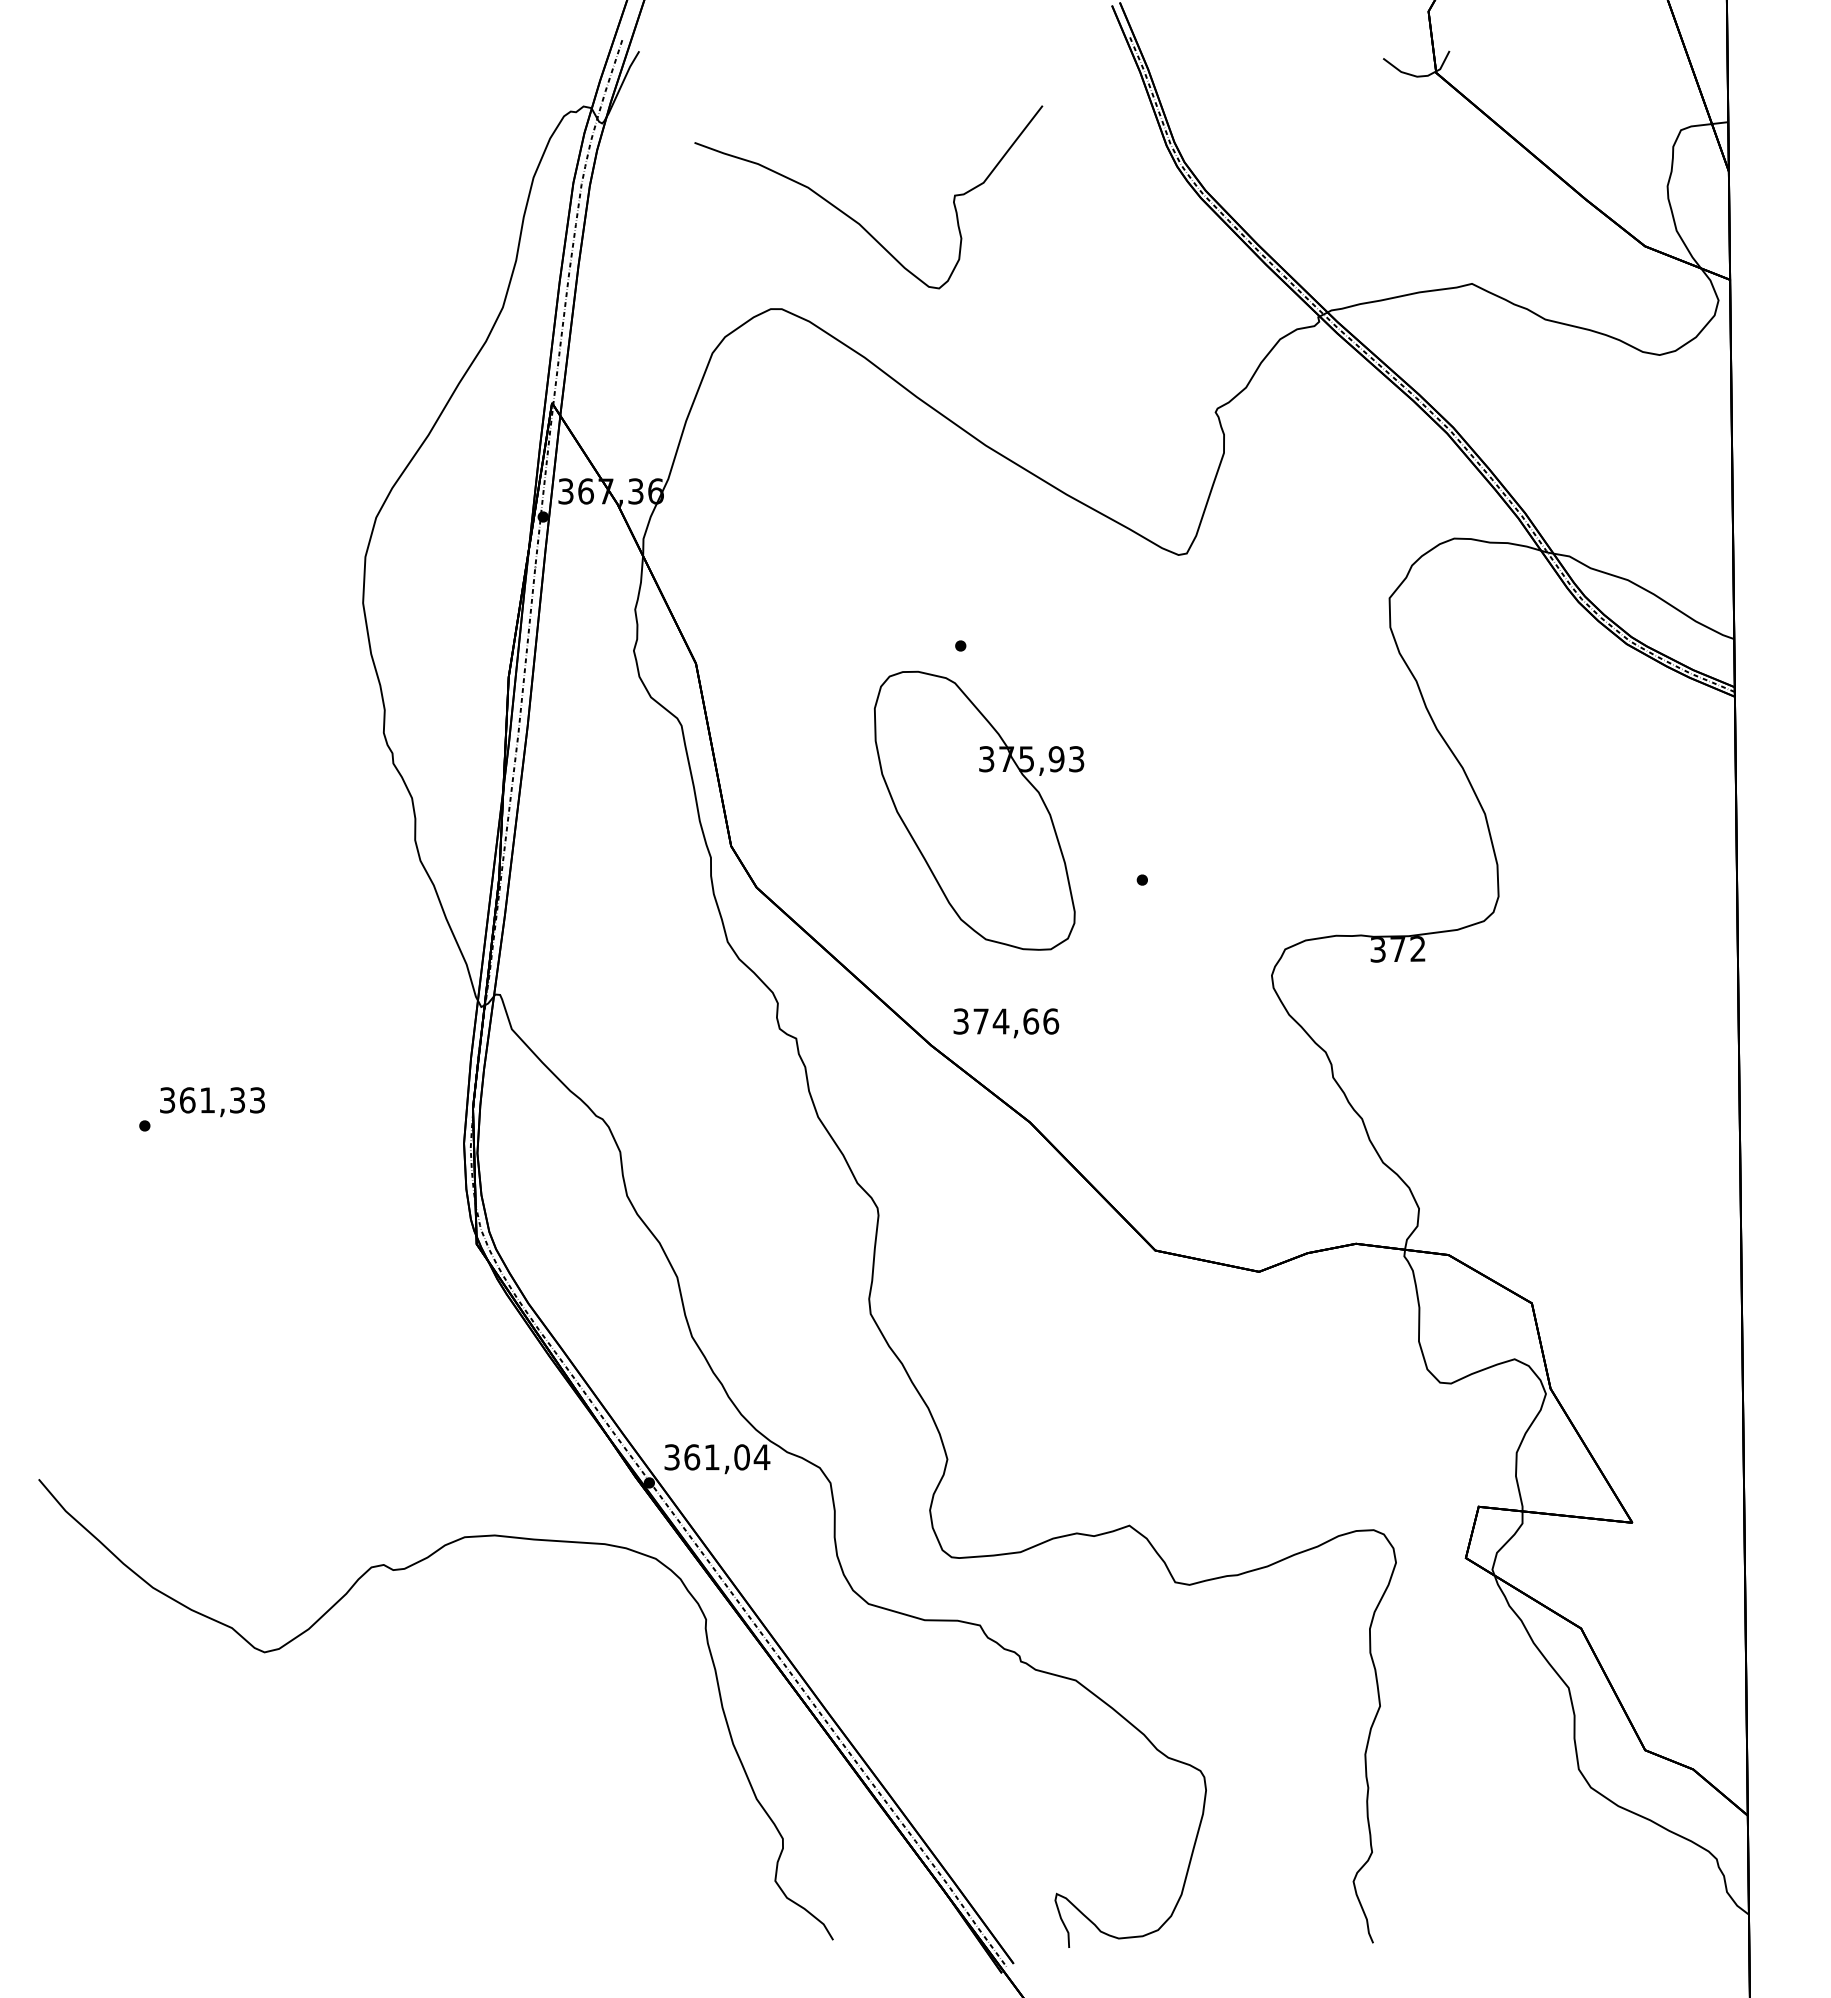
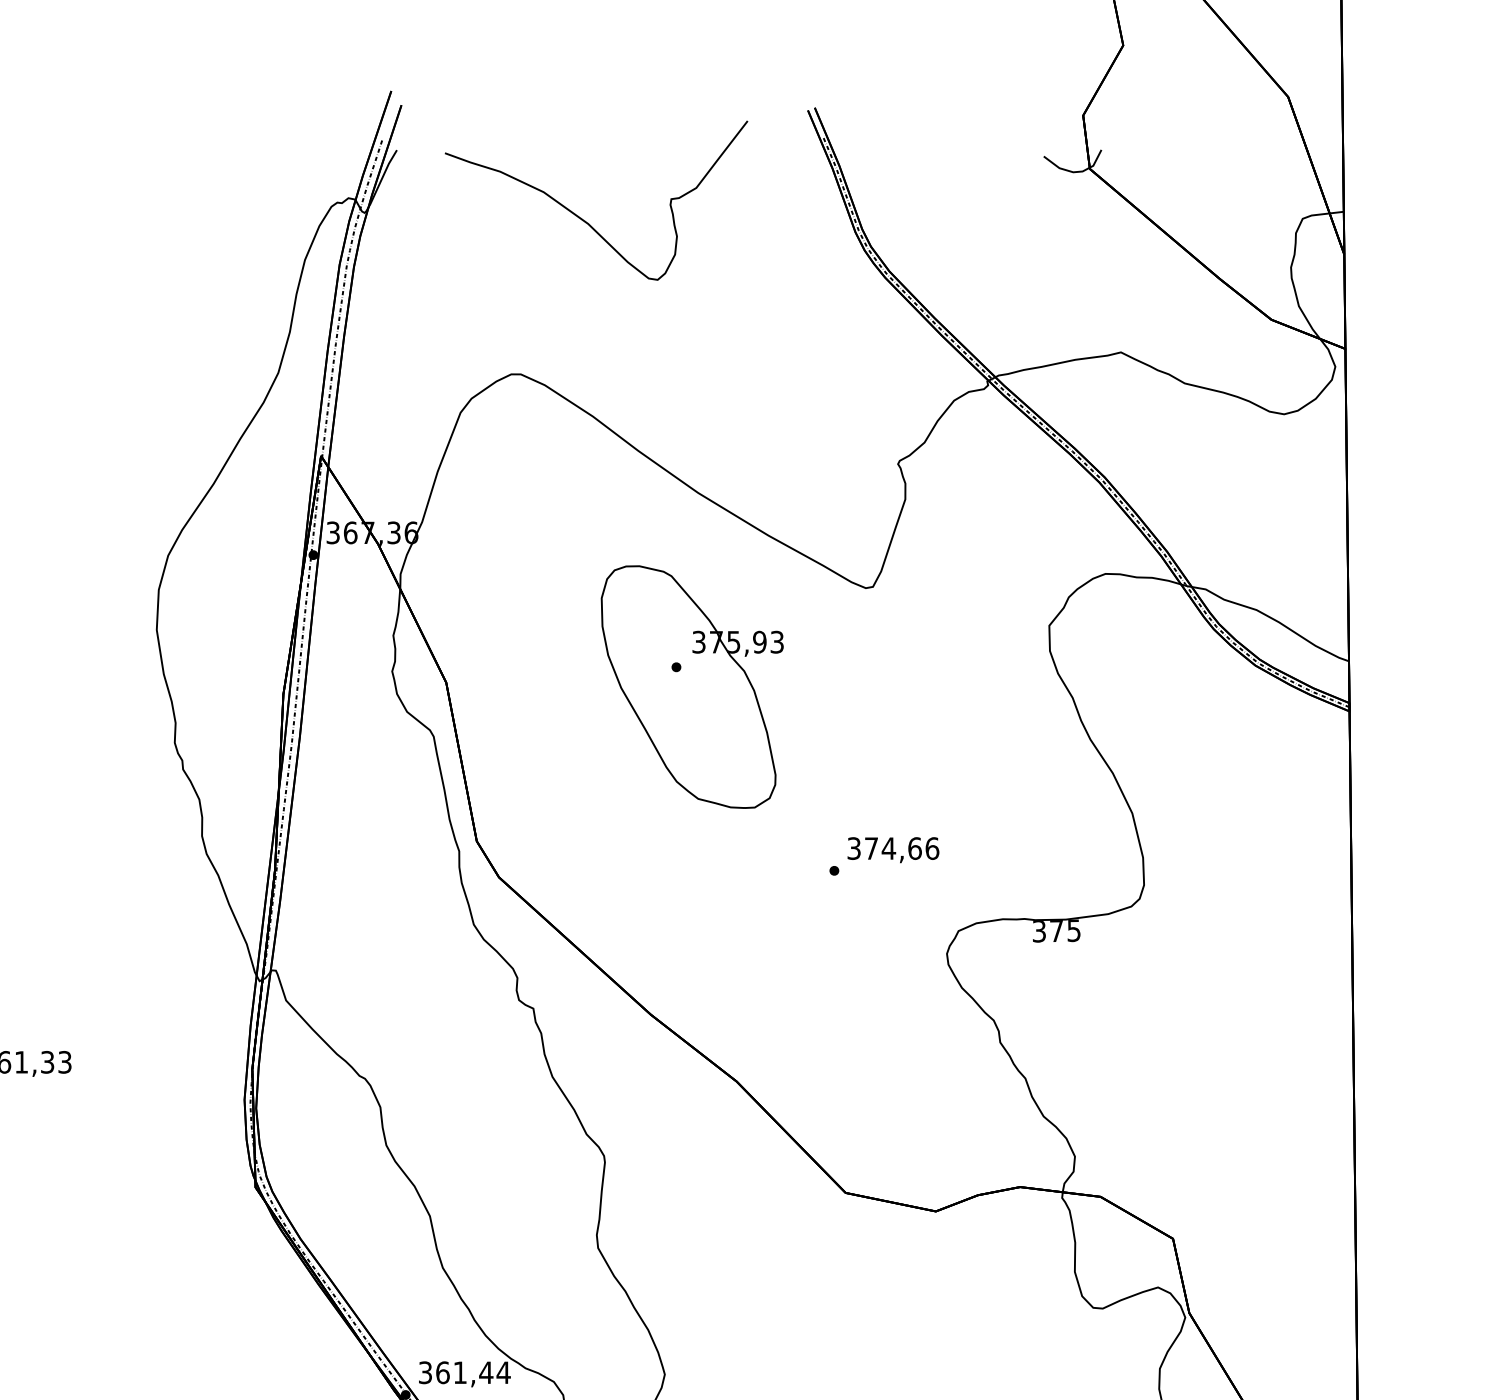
curve: (853, 218) -> (583, 219), moved
part: (979, 810) -> (692, 686), moved
text: (1417, 949) -> (1073, 931), 372 -> 375
text: (1006, 1023) -> (893, 850), moved
text: (741, 1457) -> (485, 1372), 361,04 -> 361,44

